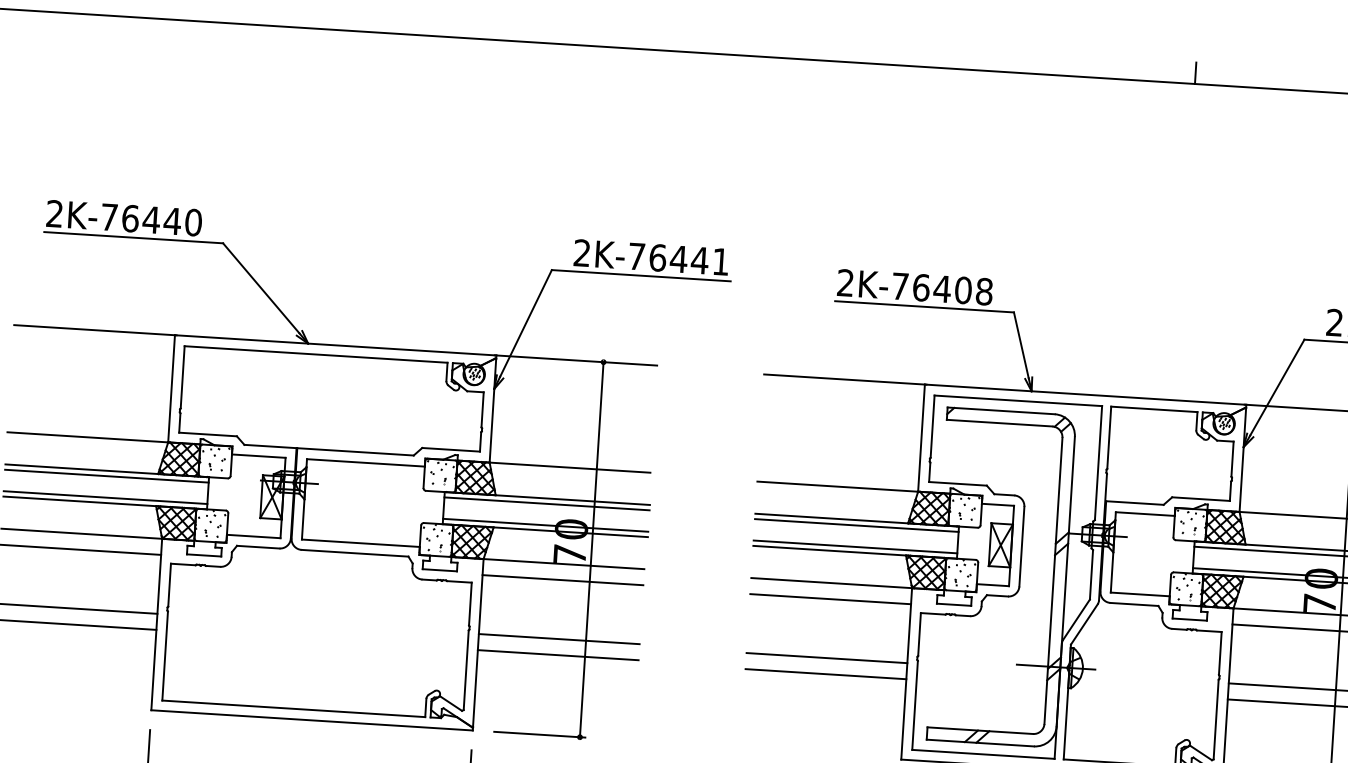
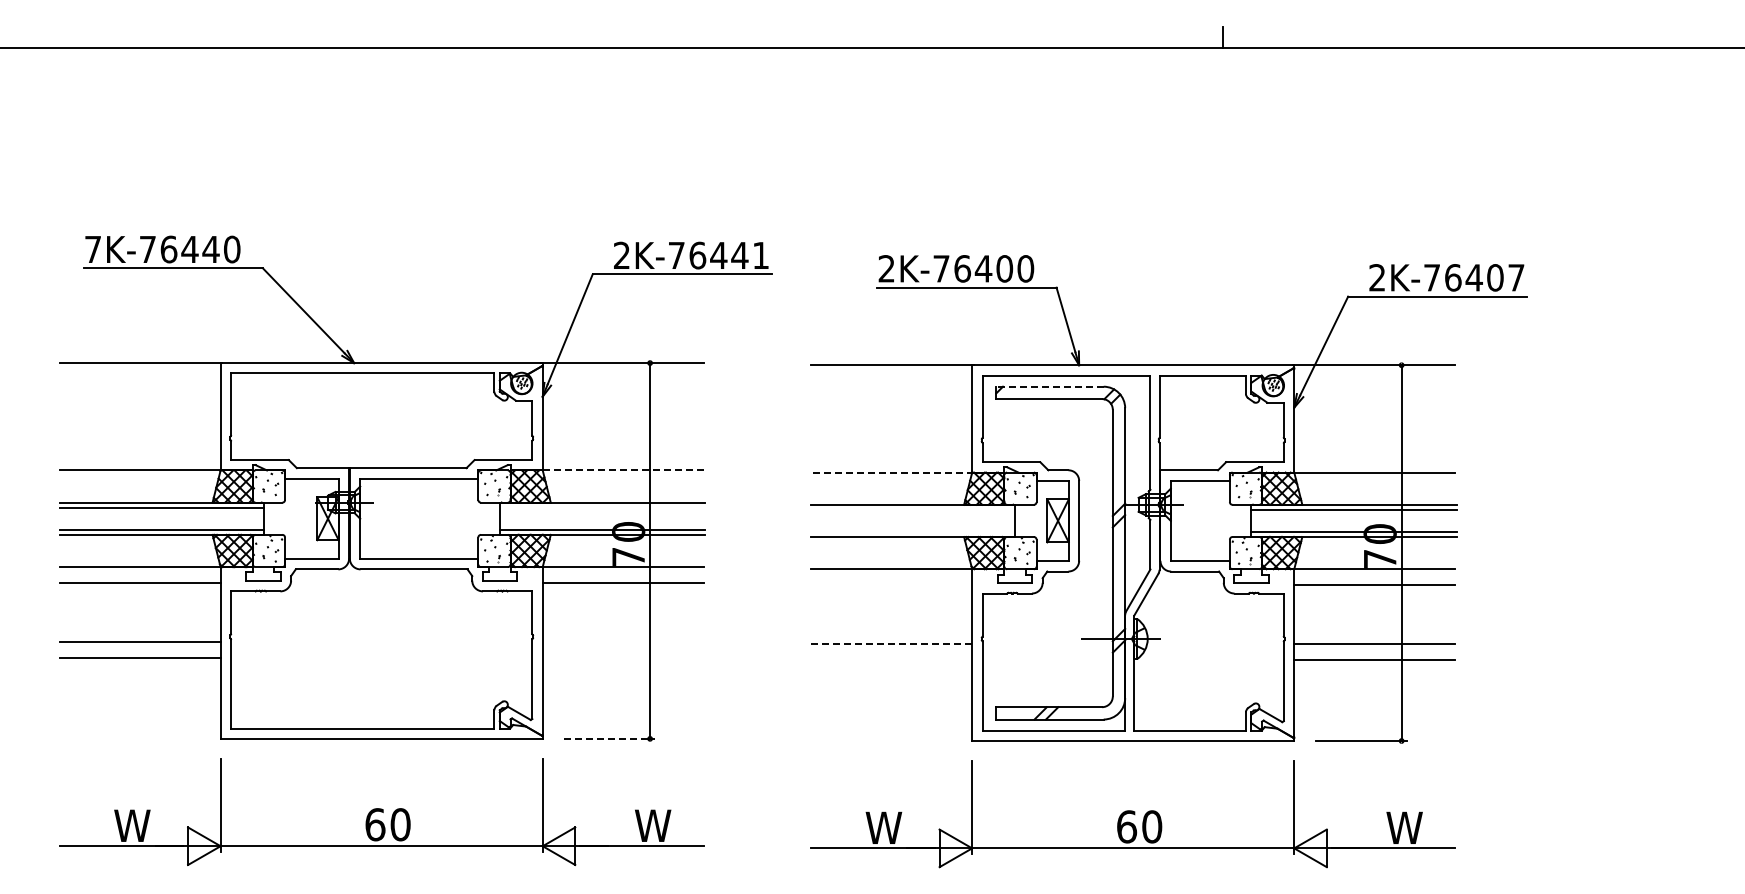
text: (54, 212) -> (92, 248), 2K-76440 -> 7K-76440
text: (984, 291) -> (1025, 268), 2K-76408 -> 2K-76400
line: (1001, 410) -> (1050, 386), solid -> dashed
line: (570, 467) -> (623, 470), solid -> dashed
line: (837, 486) -> (891, 472), solid -> dashed
line: (546, 504) -> (602, 508), removed
line: (857, 525) -> (913, 510), removed
line: (855, 546) -> (913, 531), removed
line: (830, 599) -> (891, 585), removed
line: (558, 639) -> (622, 642), removed
line: (557, 655) -> (622, 658), removed
line: (826, 658) -> (891, 644), solid -> dashed
line: (825, 674) -> (891, 660), removed
line: (539, 734) -> (609, 738), solid -> dashed

